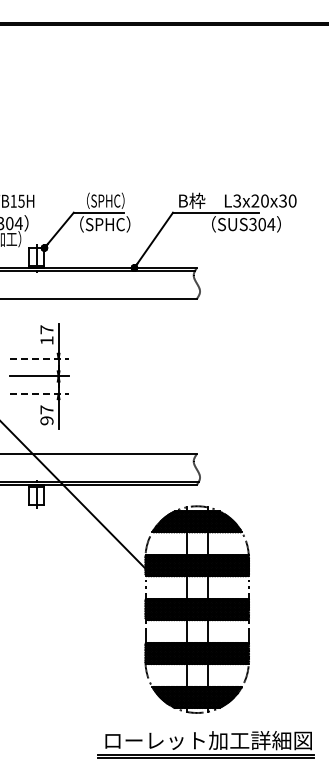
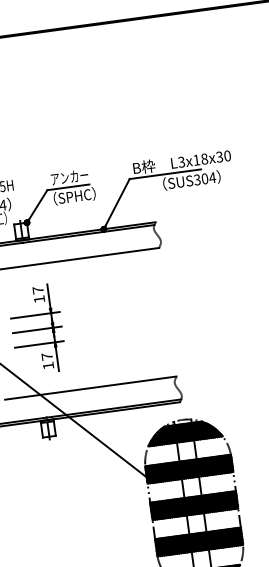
text: (102, 200) -> (69, 176), （SPHC） -> アンカー
text: (259, 200) -> (200, 159), L3x20x30 -> L3x18x30
line: (40, 358) -> (36, 314), dashed -> solid
line: (40, 394) -> (40, 344), dashed -> solid
text: (46, 420) -> (48, 365), 97 -> 17

